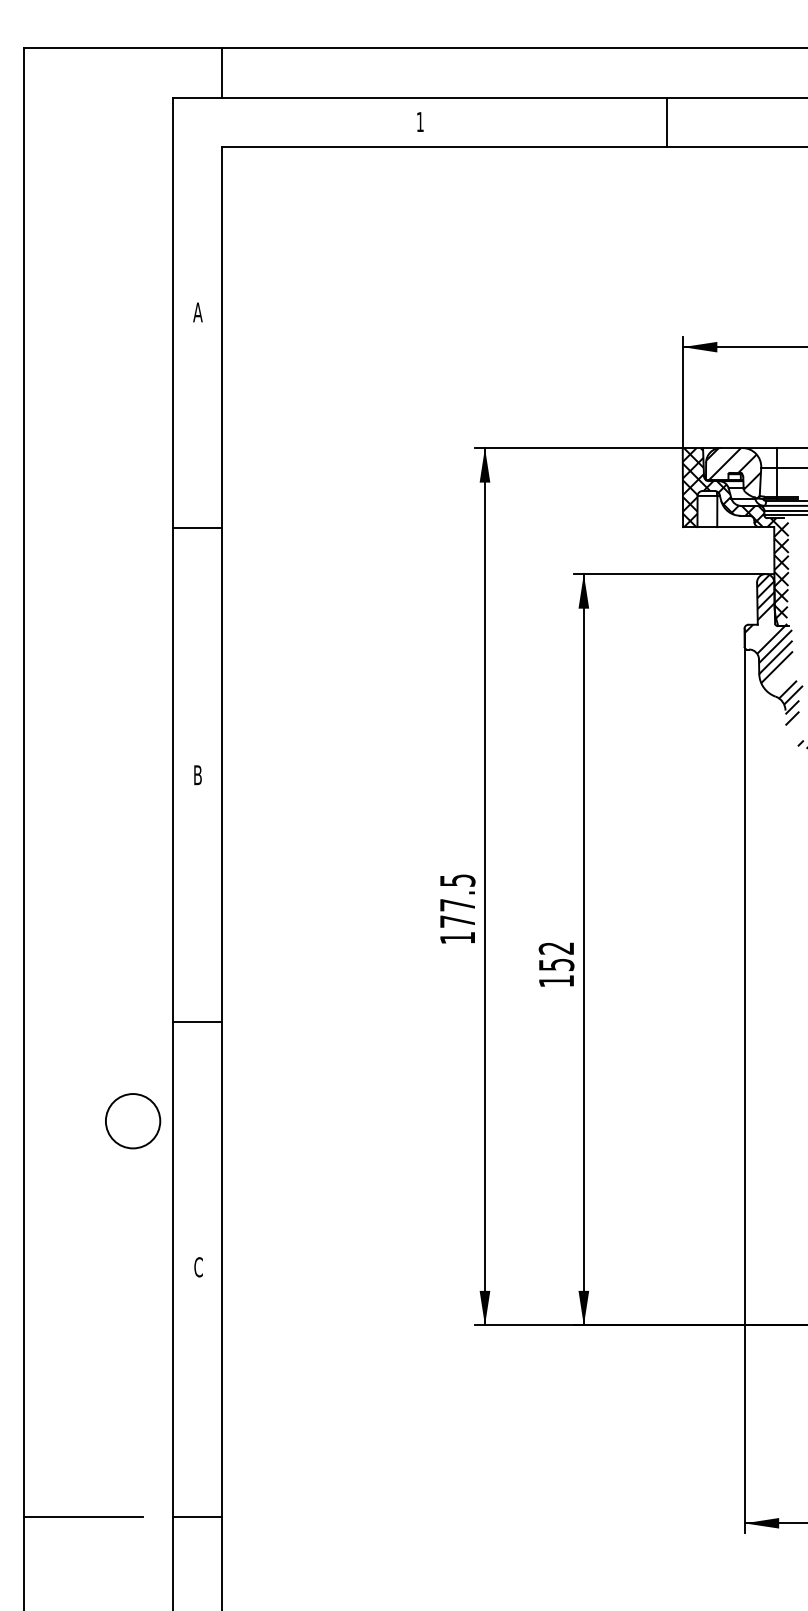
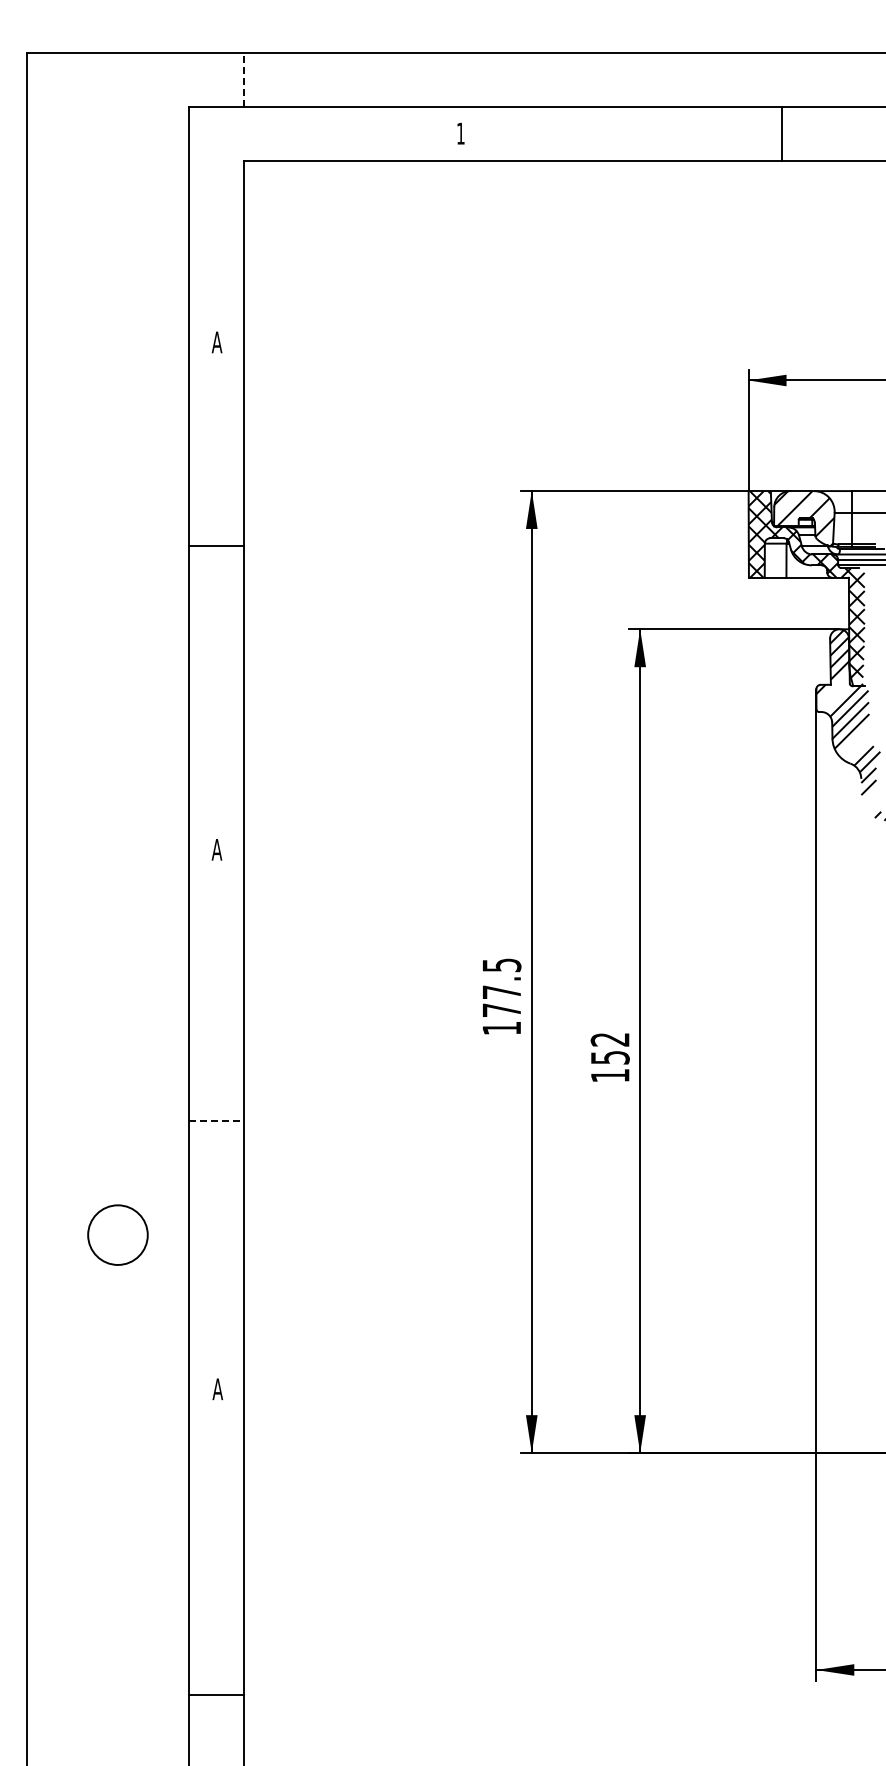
line: (222, 72) -> (243, 79), solid -> dashed
line: (667, 122) -> (782, 134), moved
line: (197, 527) -> (216, 545), moved
text: (197, 774) -> (216, 849), B -> A
line: (197, 1022) -> (216, 1120), solid -> dashed
circle: (132, 1120) -> (117, 1234), moved
text: (198, 1267) -> (217, 1389), C -> A
line: (83, 1516) -> (91, 1662), removed
line: (197, 1516) -> (216, 1694), moved

